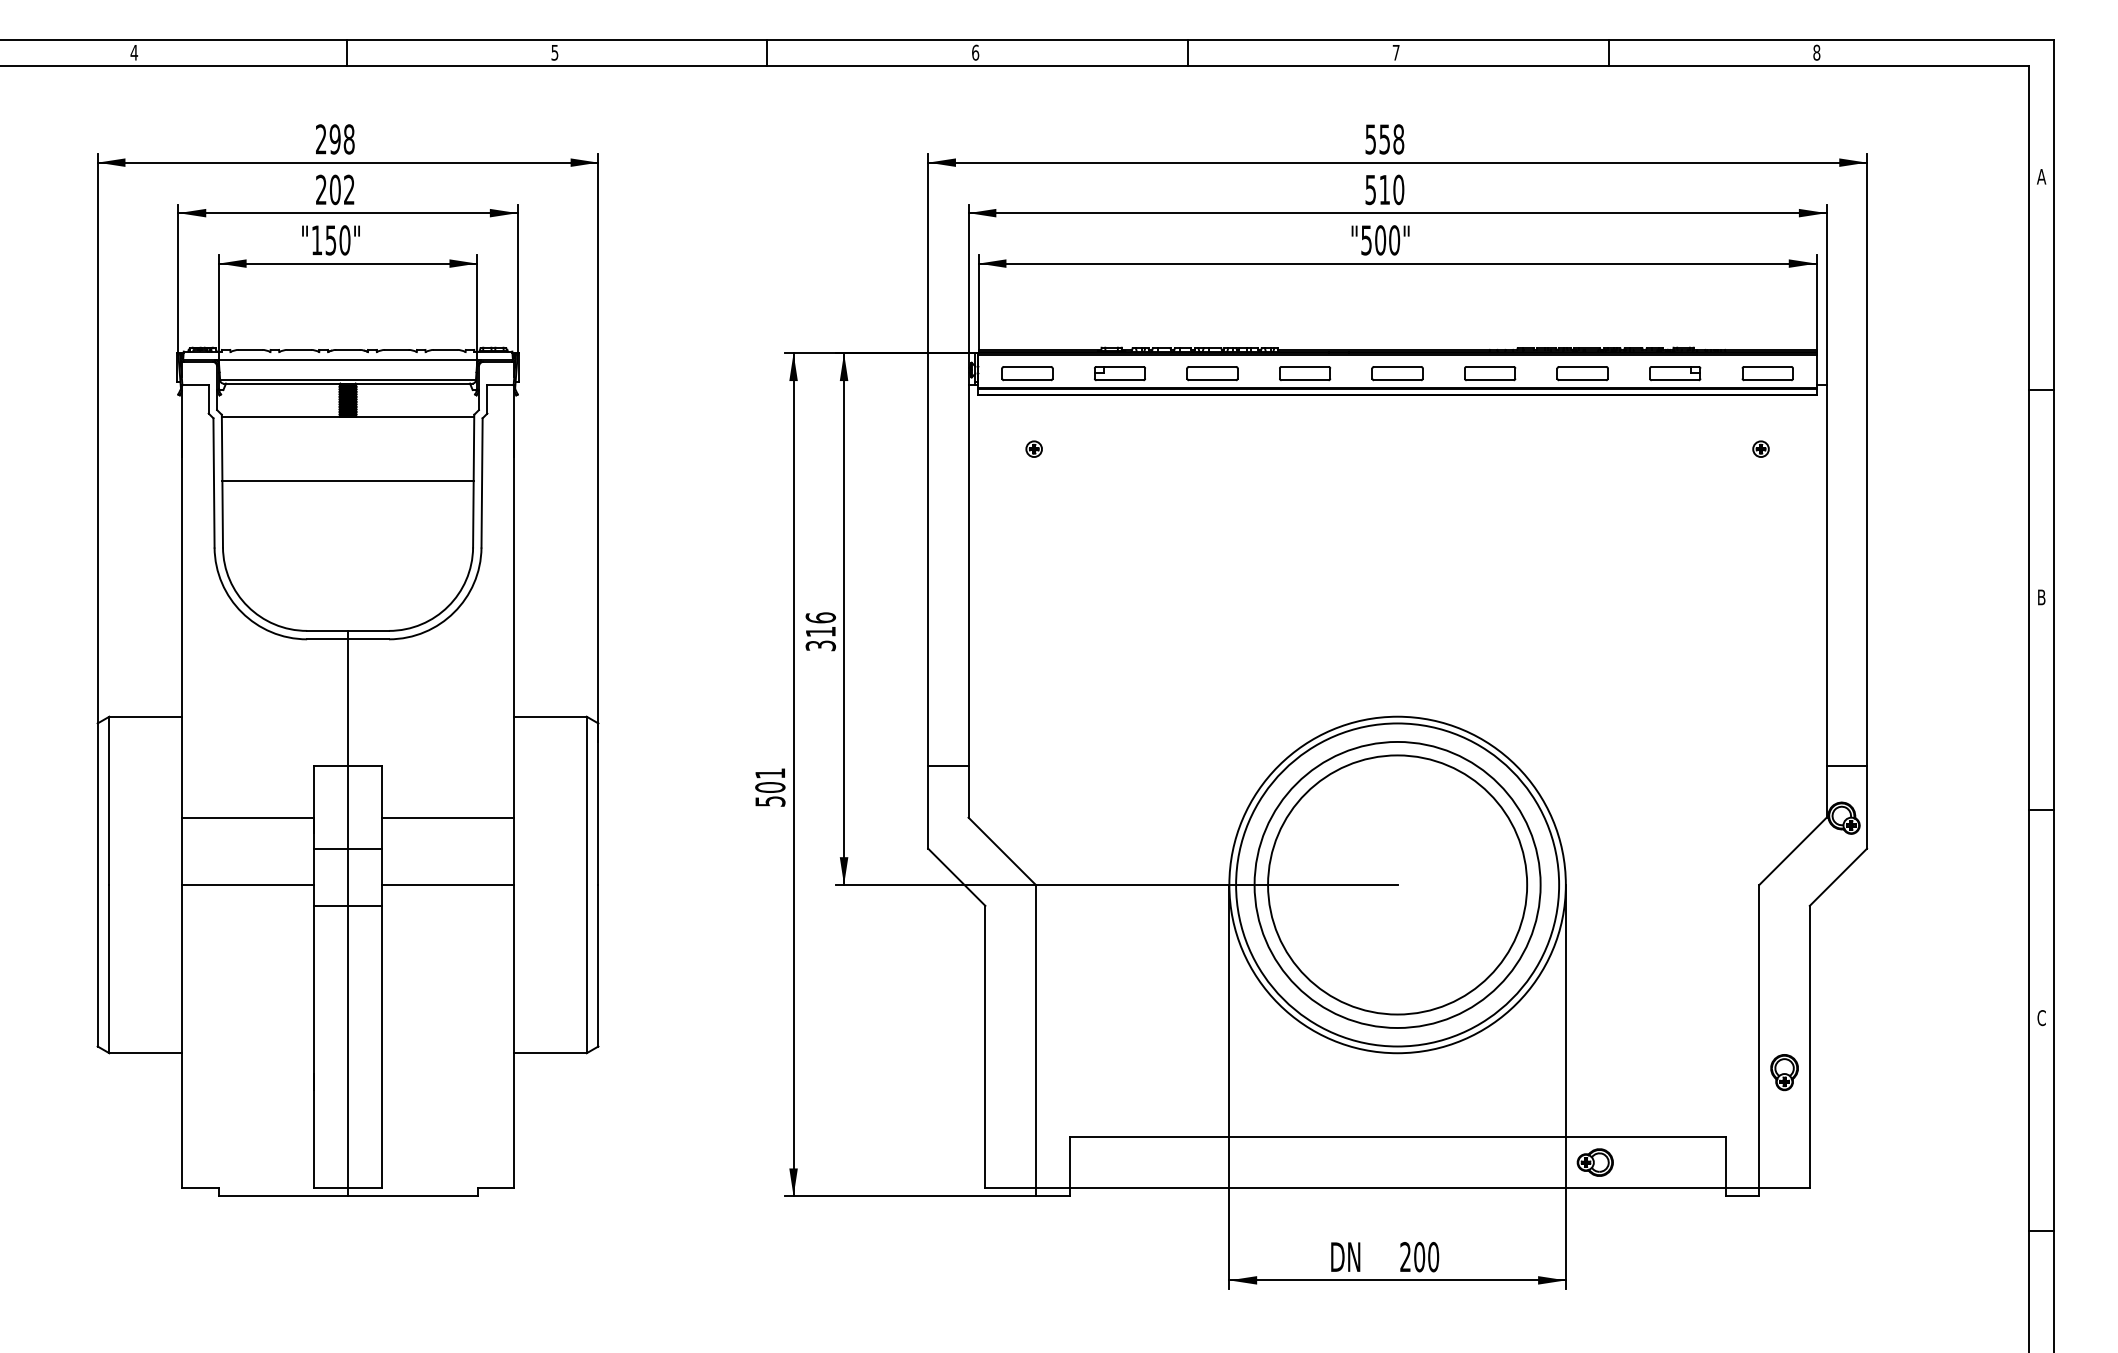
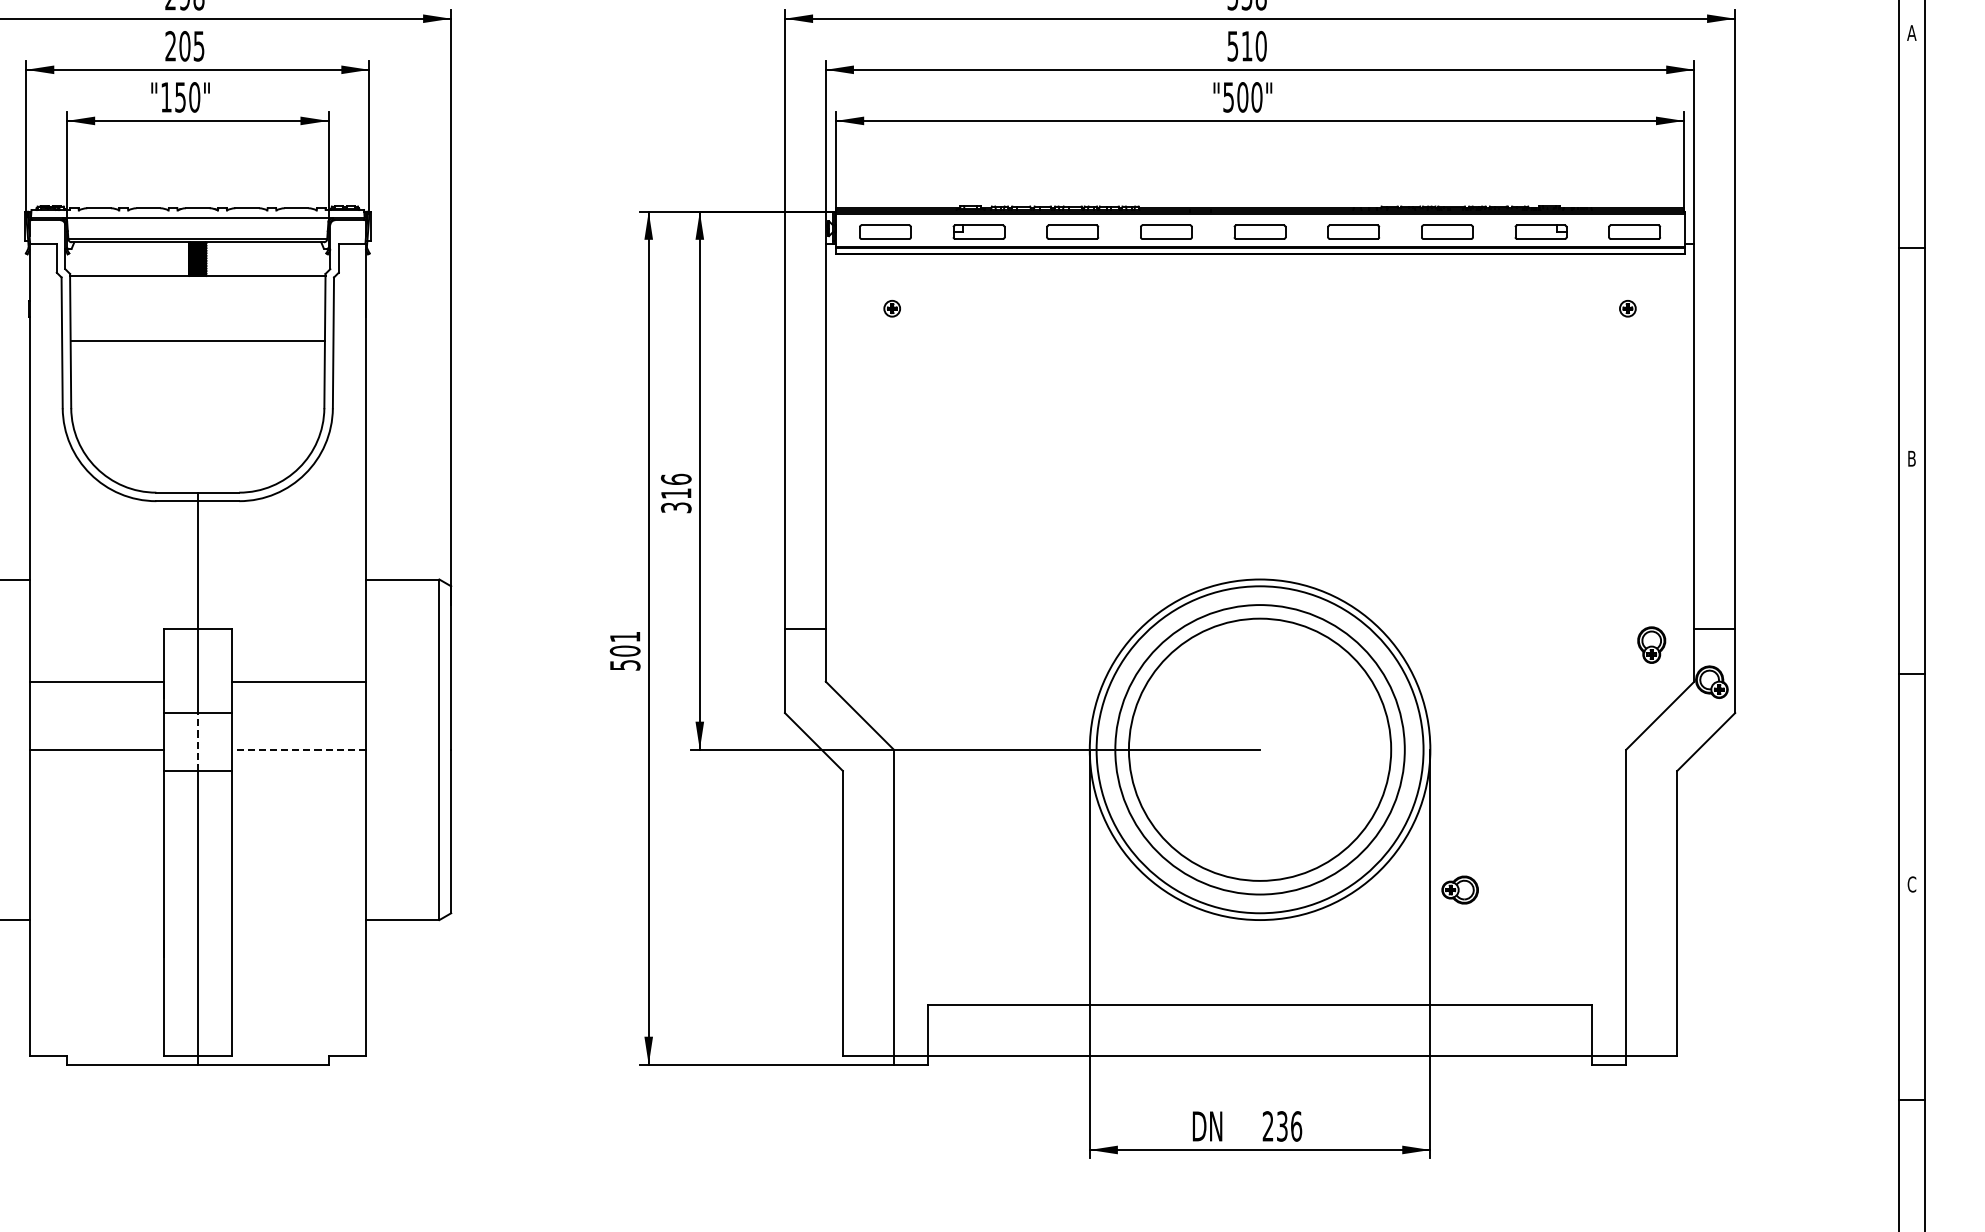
text: (349, 189) -> (199, 45), 202 -> 205
line: (348, 877) -> (198, 742), solid -> dashed
line: (447, 884) -> (298, 749), solid -> dashed
part: (1784, 1072) -> (1651, 645), moved
part: (1594, 1162) -> (1459, 889), moved
text: (1426, 1257) -> (1289, 1126), 200 -> 236

